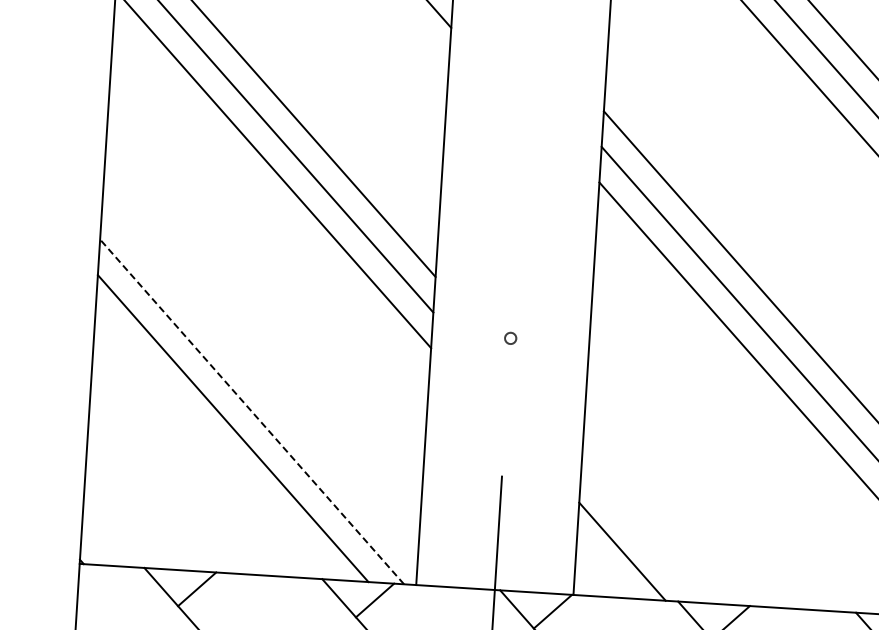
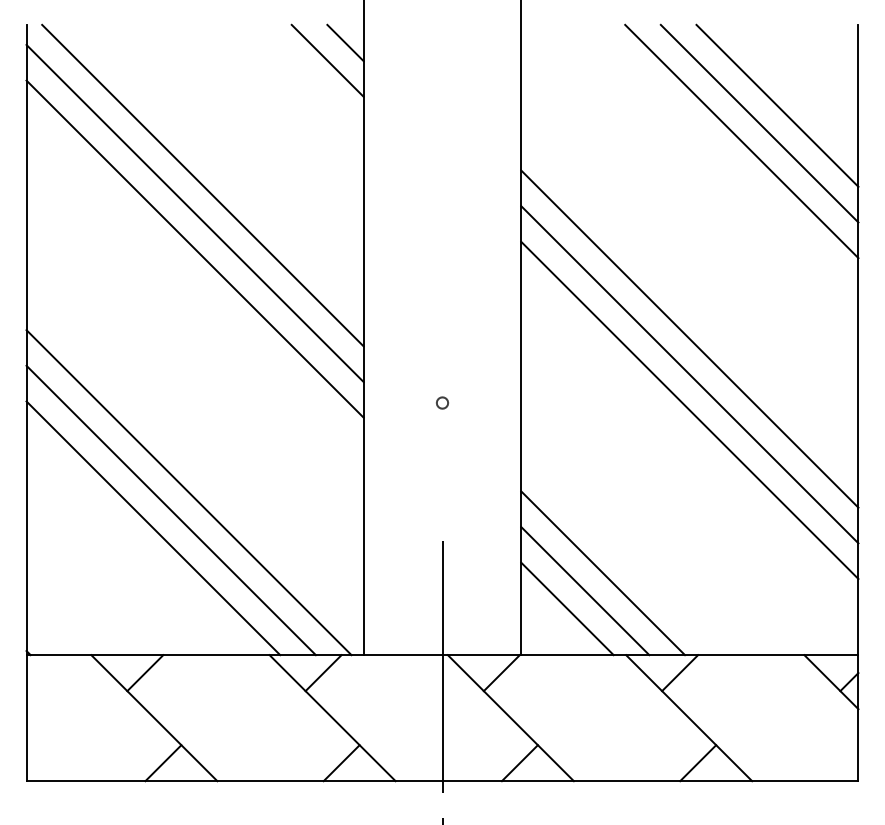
line: (252, 411) -> (189, 492), dashed -> solid
line: (214, 445) -> (153, 528), added
line: (660, 518) -> (603, 573), added
line: (641, 535) -> (585, 591), added

